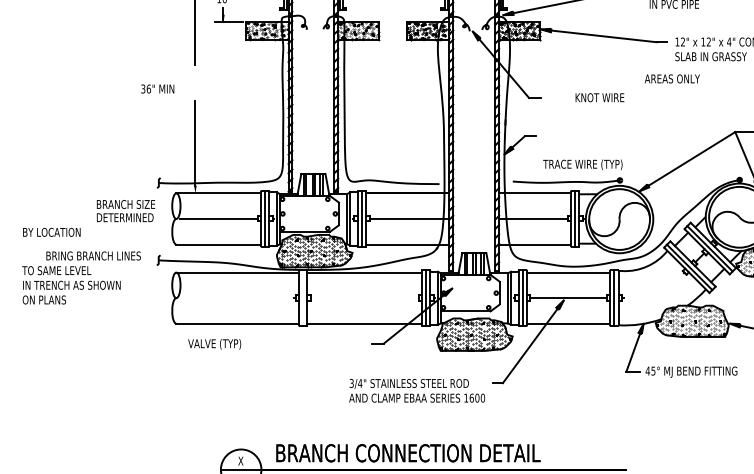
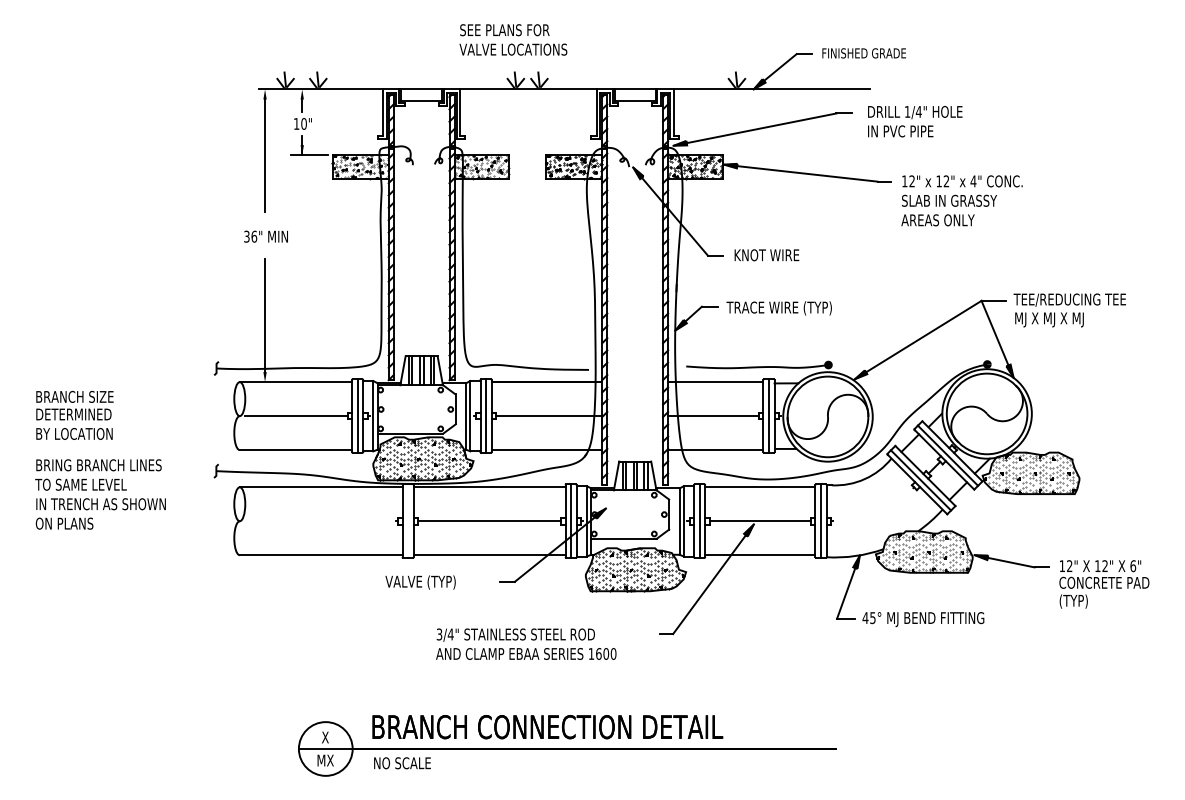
text: (671, 79) -> (937, 220), moved
text: (157, 88) -> (265, 236), moved
text: (599, 97) -> (766, 255), moved
text: (582, 164) -> (778, 308), moved
text: (125, 210) -> (74, 405), moved
text: (93, 256) -> (98, 465), moved
line: (364, 298) -> (489, 521), added
text: (214, 344) -> (420, 582), moved
text: (417, 390) -> (526, 643), moved

